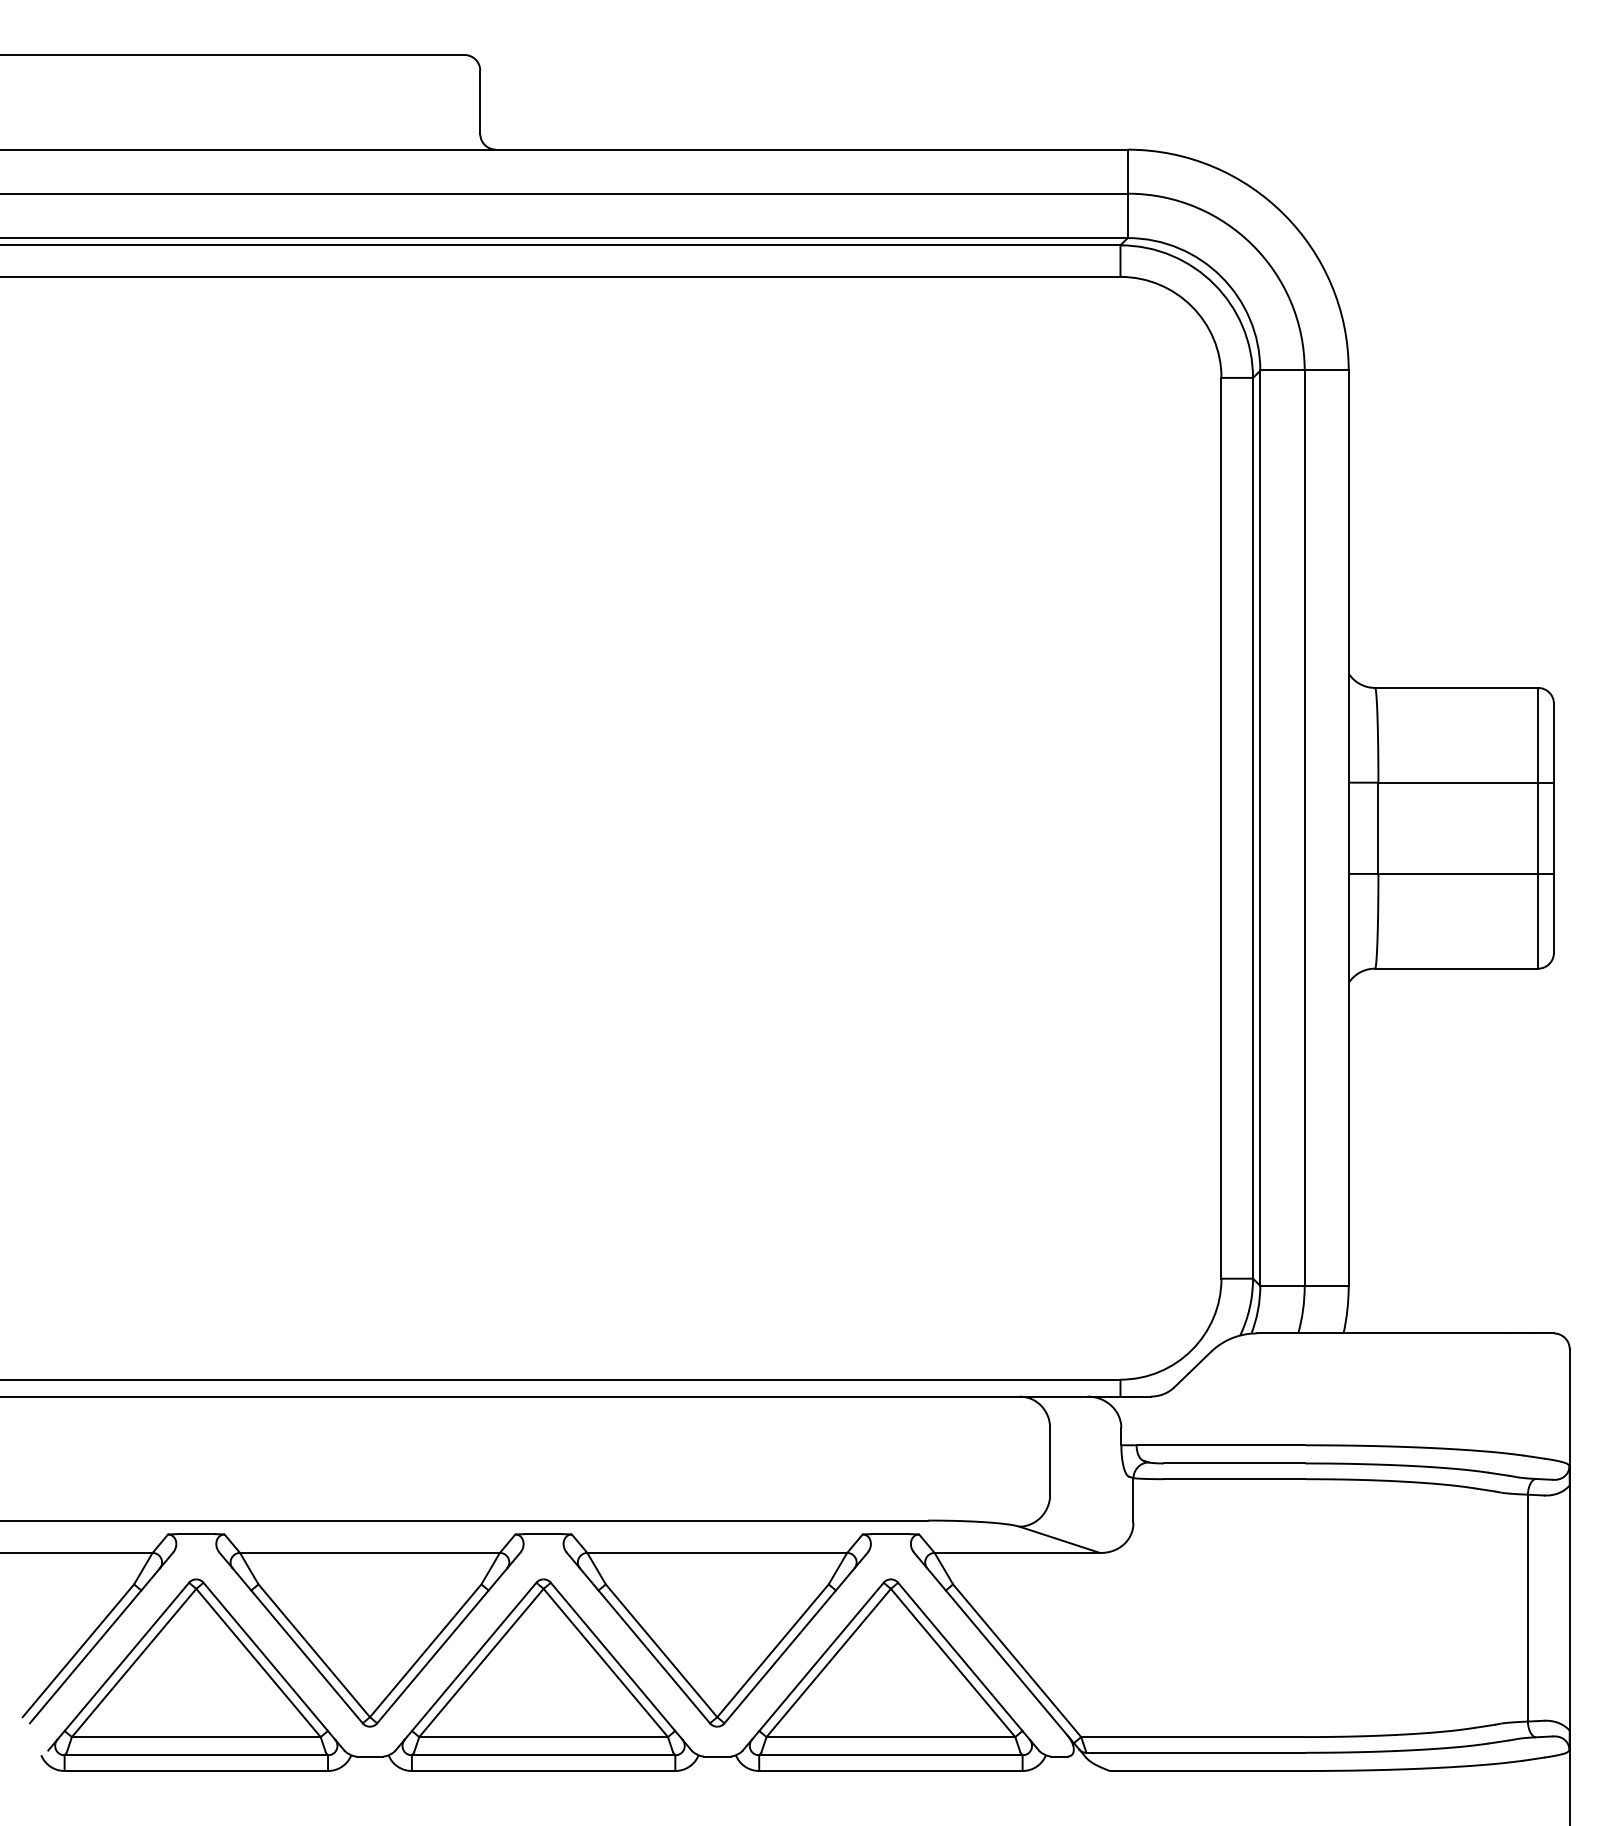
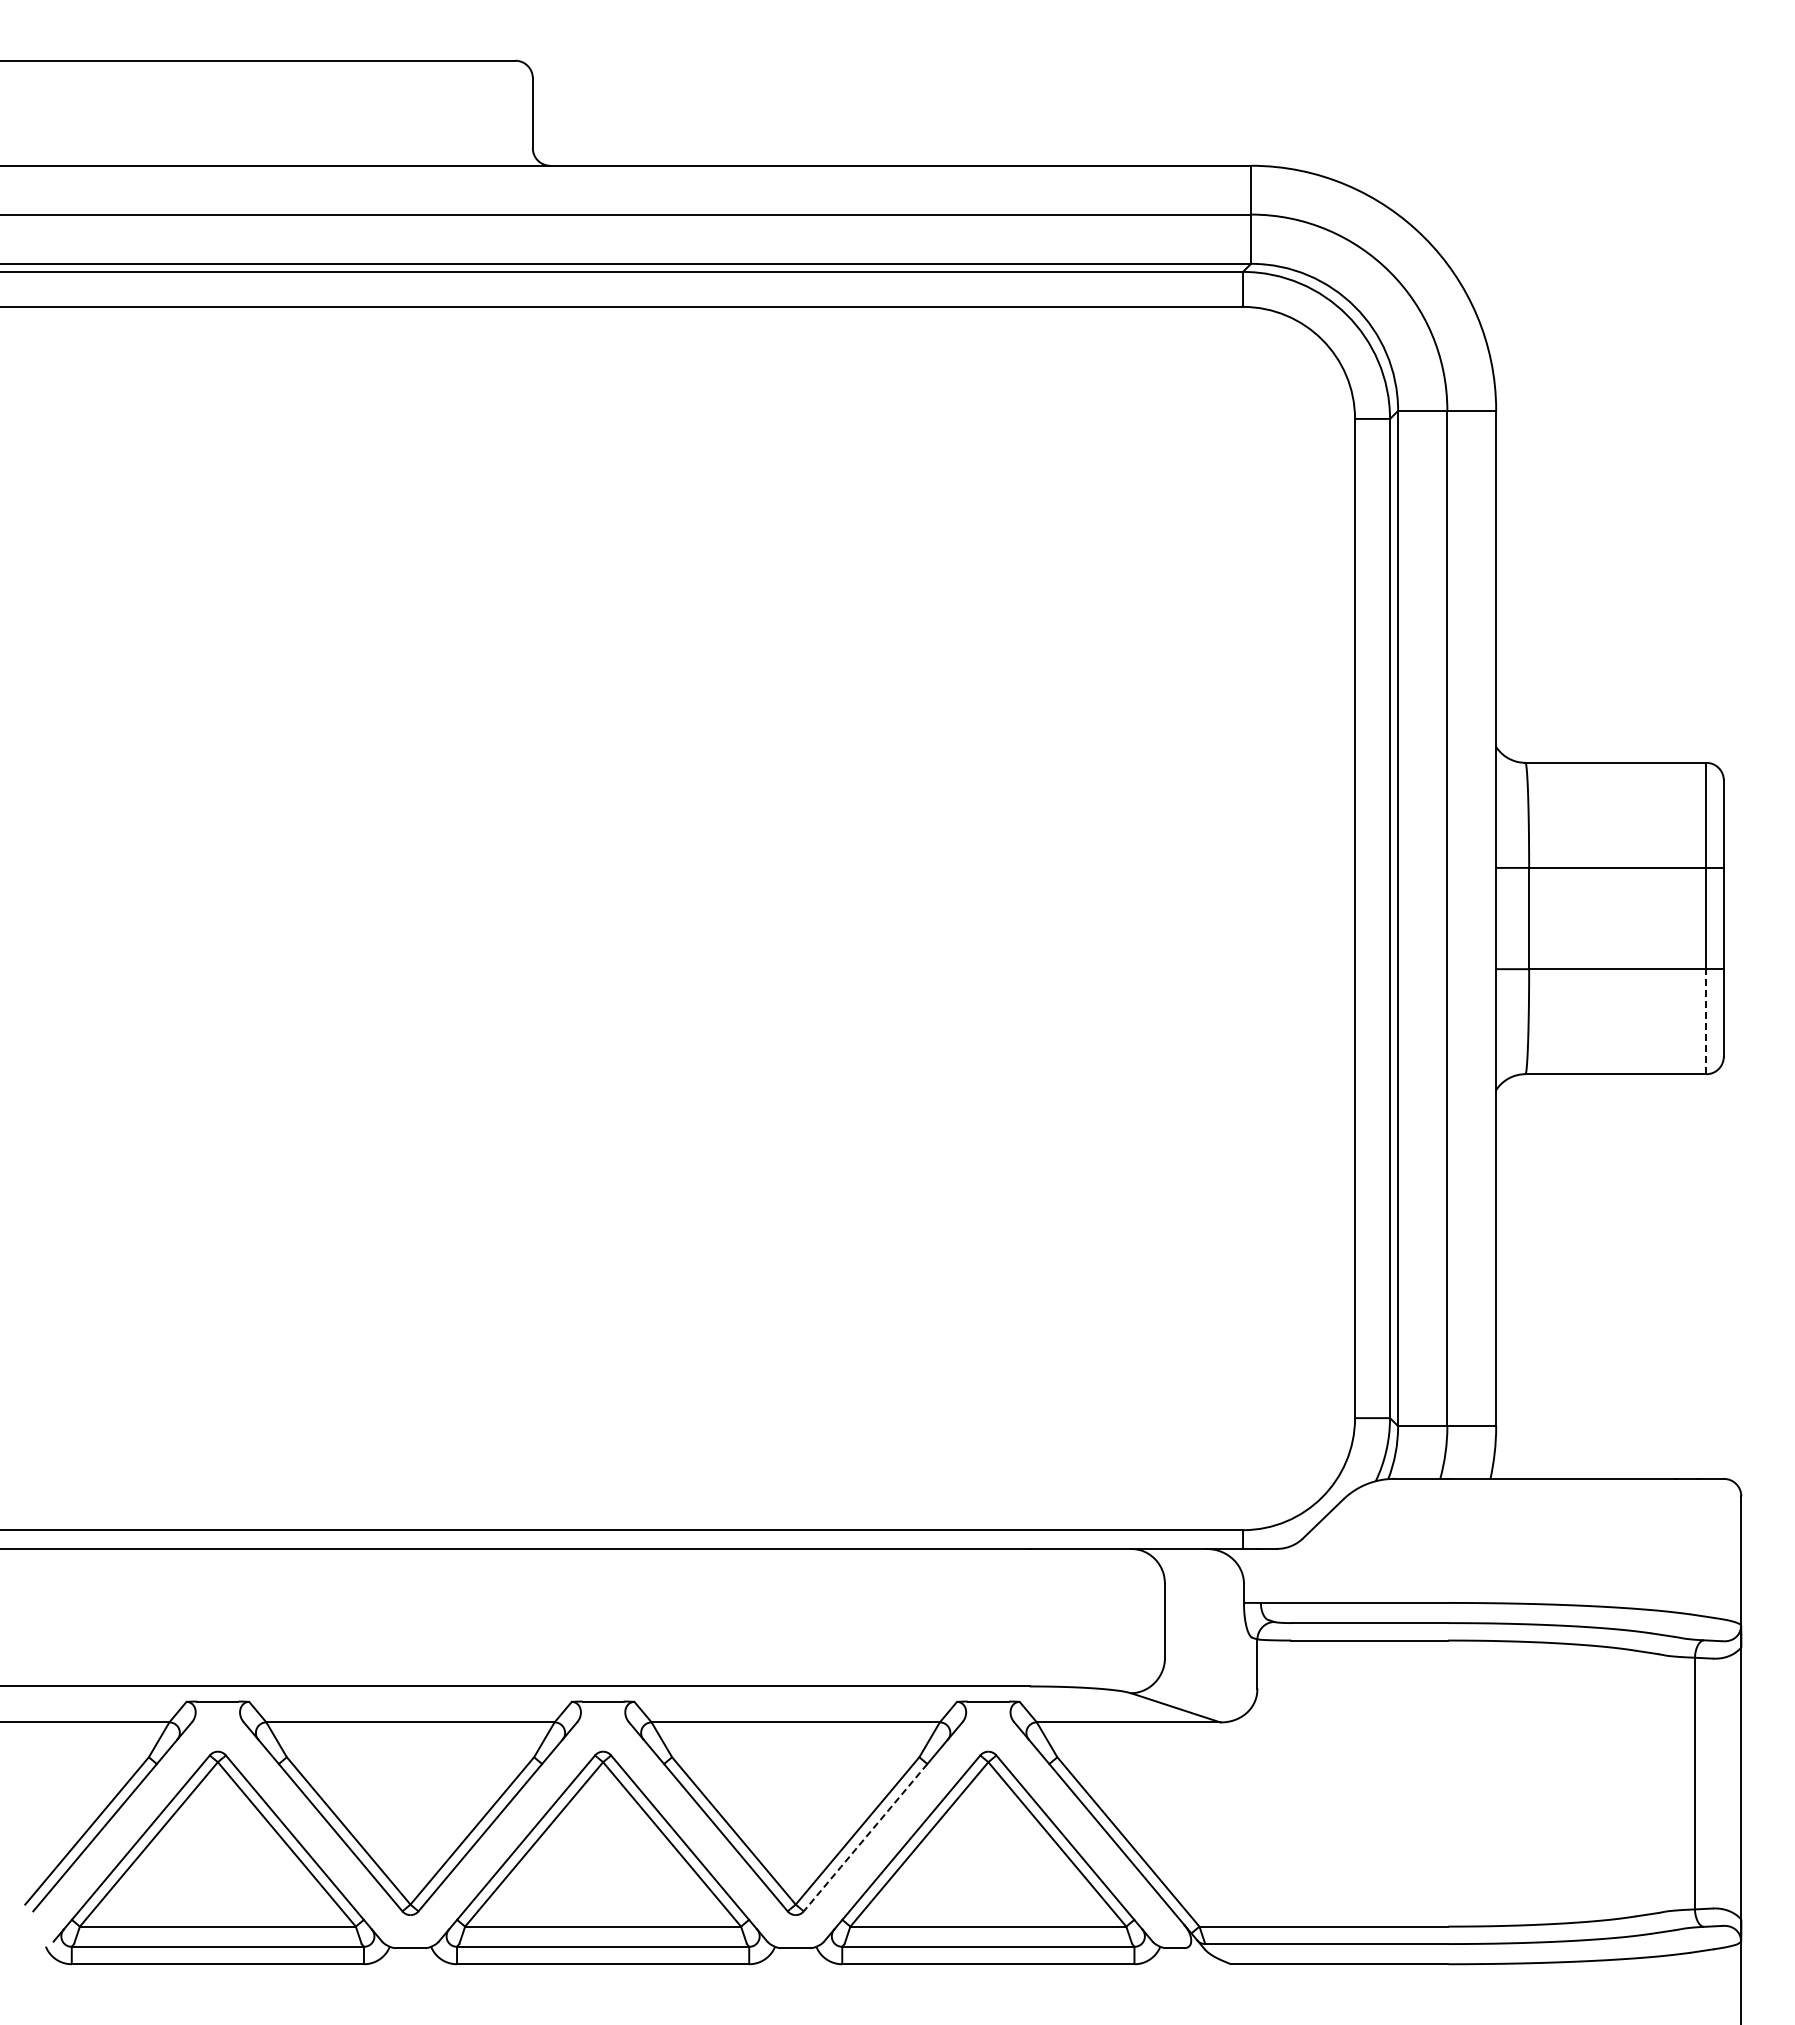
line: (1538, 921) -> (1706, 1021), solid -> dashed
line: (780, 1657) -> (865, 1838), solid -> dashed

